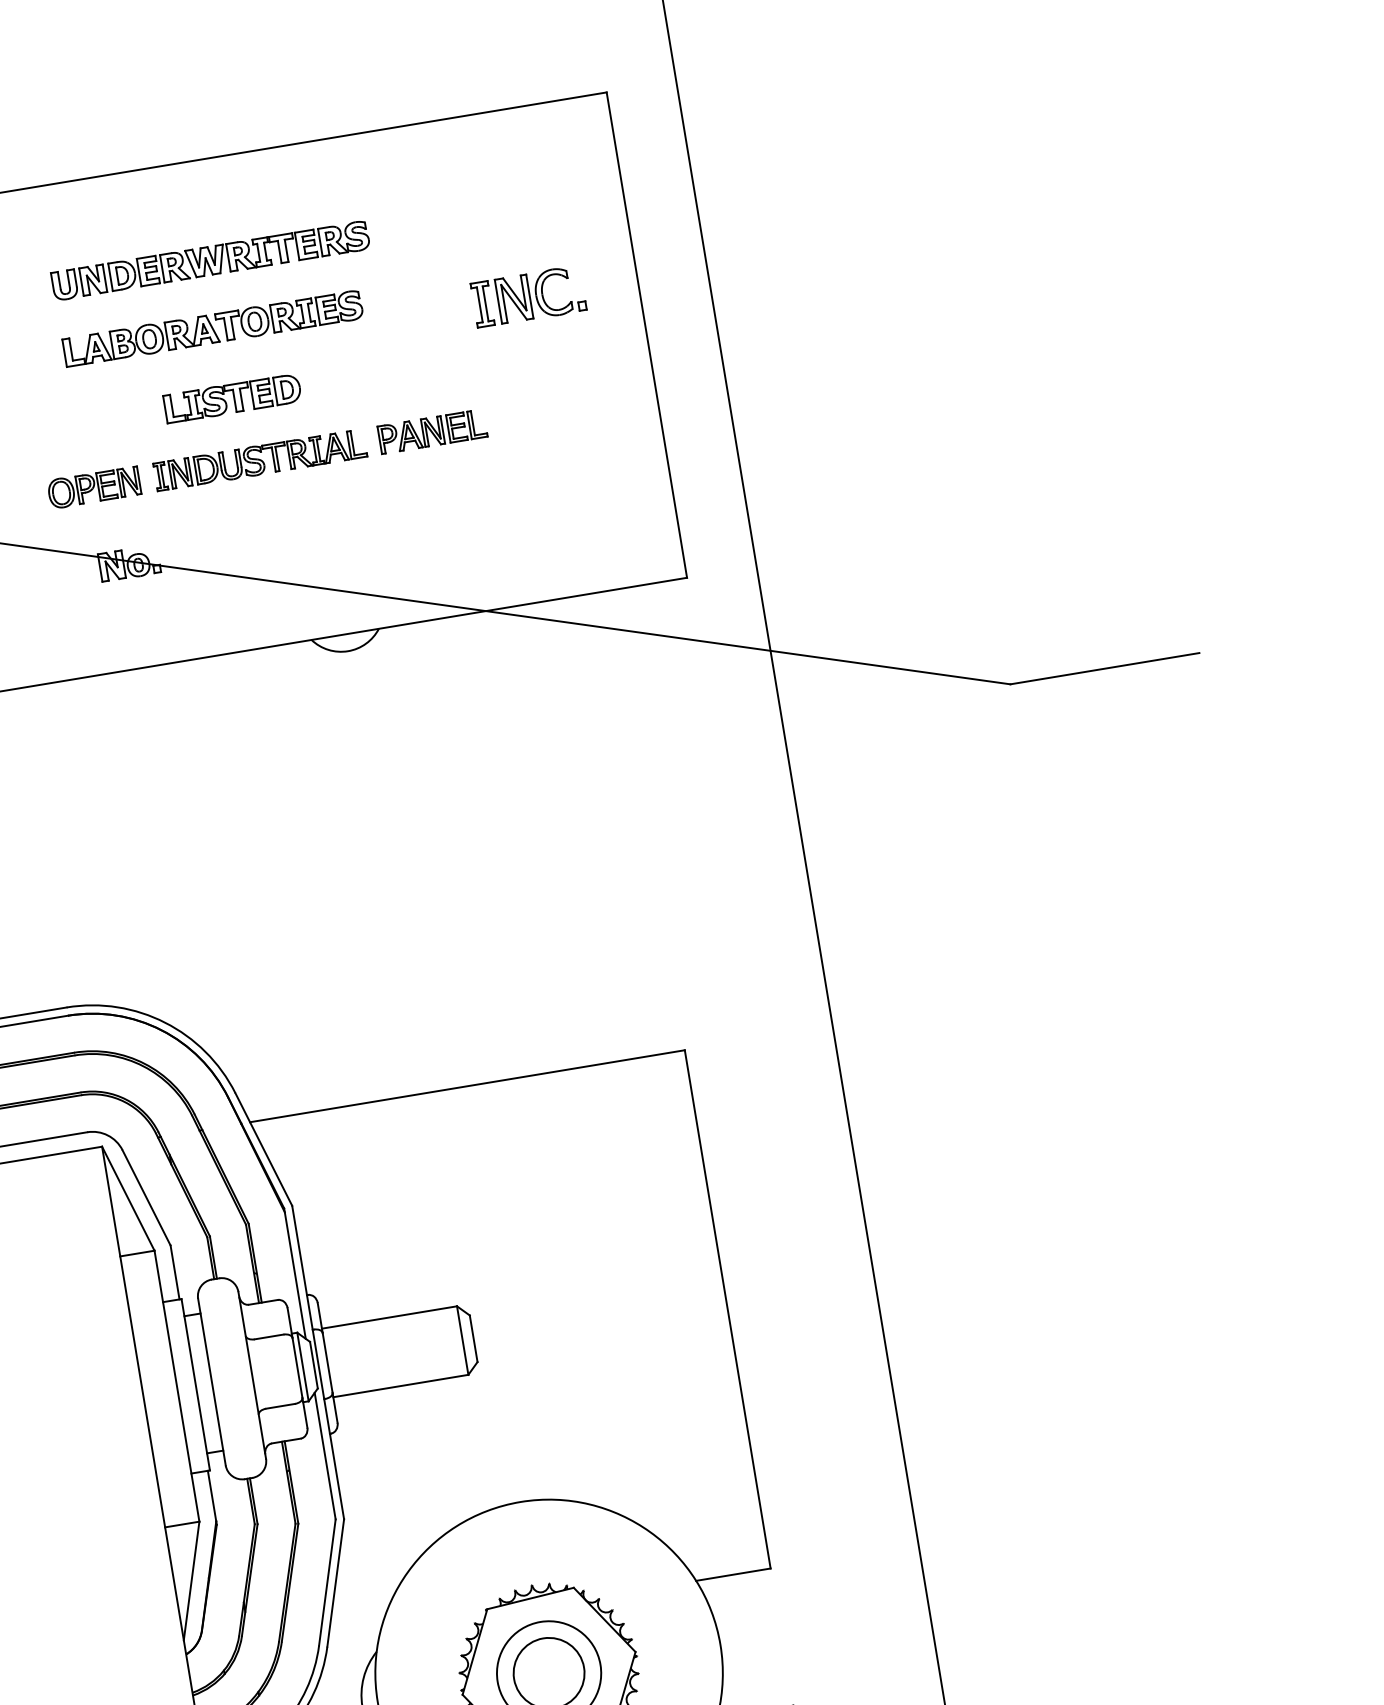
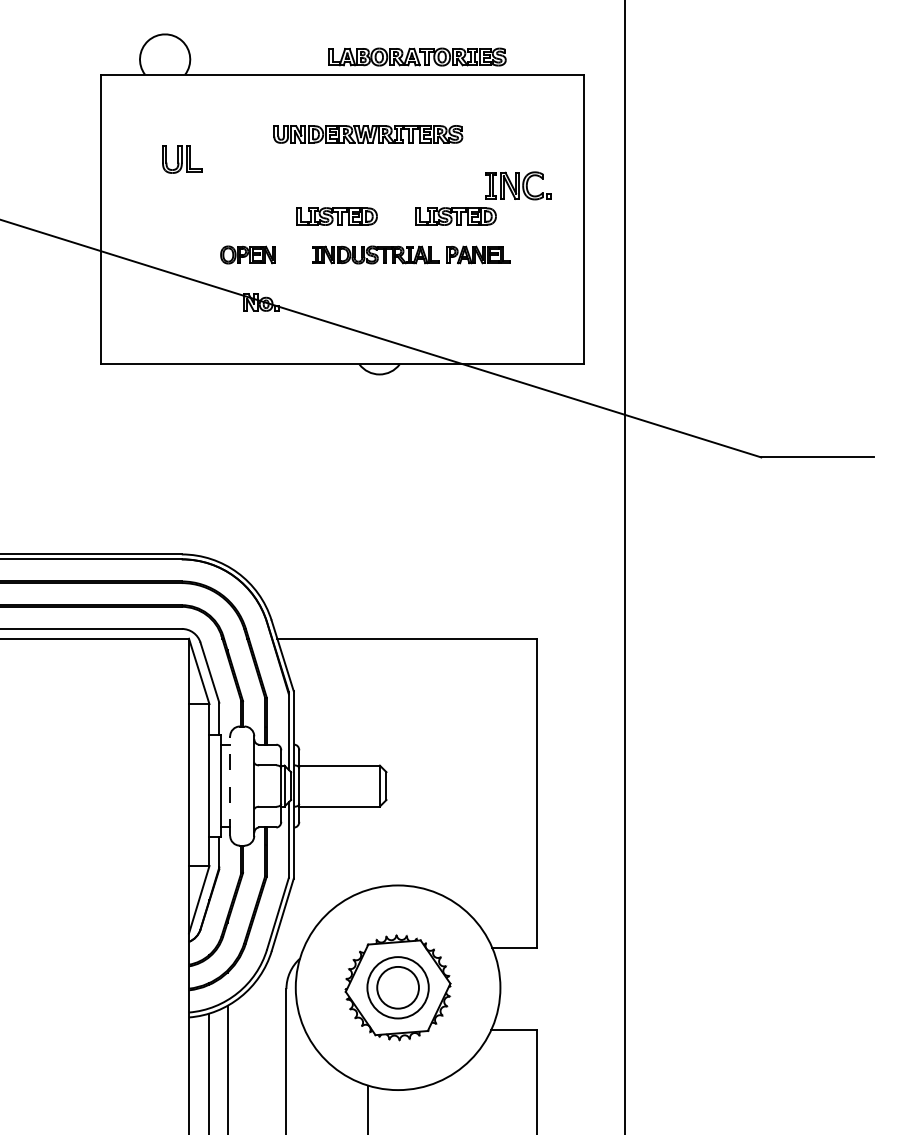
part: (210, 260) -> (368, 134), moved
part: (213, 327) -> (417, 56), moved
part: (431, 365) -> (455, 216), added
part: (319, 449) -> (411, 254), moved
line: (212, 1382) -> (230, 786), solid -> dashed

